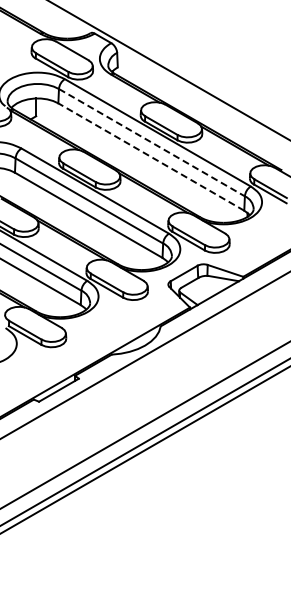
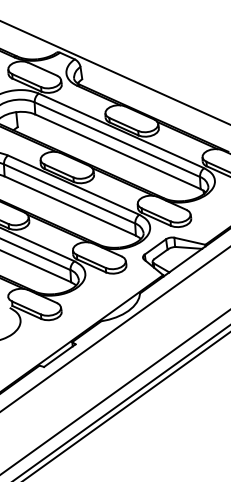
line: (152, 142) -> (117, 139), dashed -> solid
line: (150, 156) -> (117, 151), dashed -> solid

